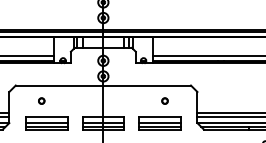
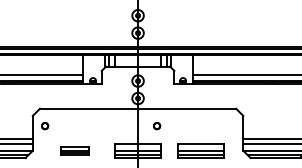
part: (42, 101) -> (45, 126), moved
part: (165, 101) -> (157, 126), moved
part: (46, 122) -> (74, 150), size x0.6

